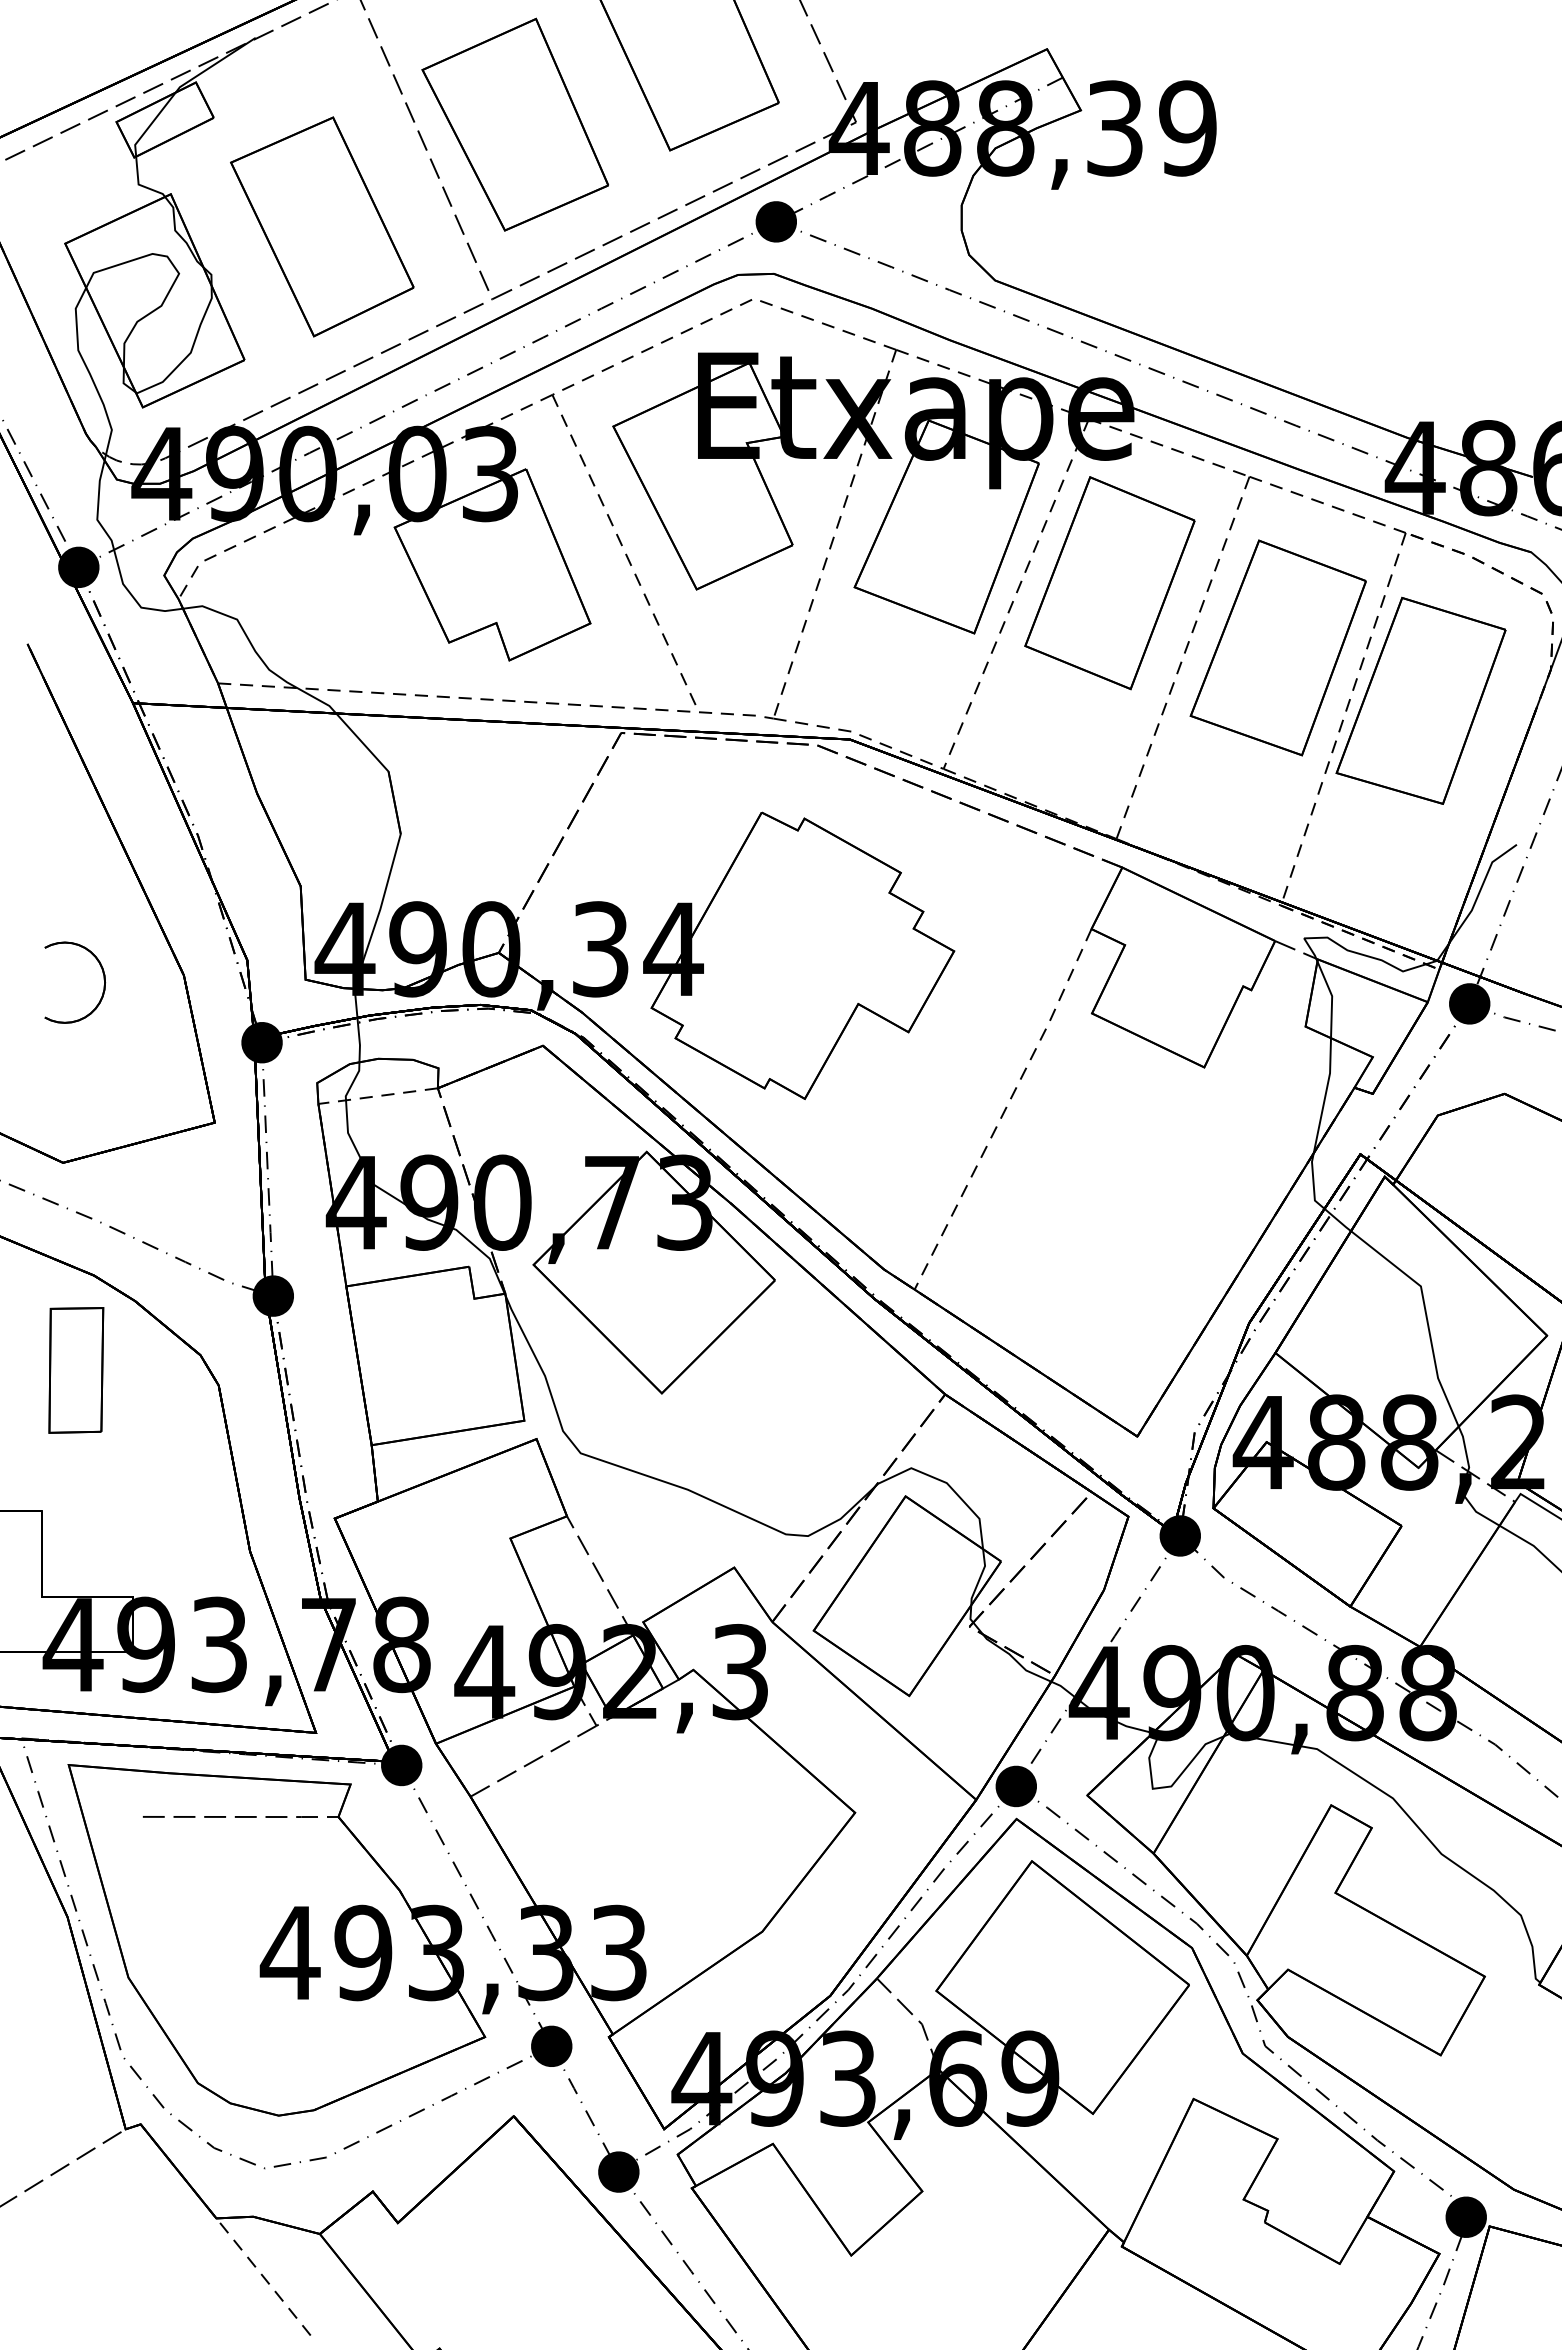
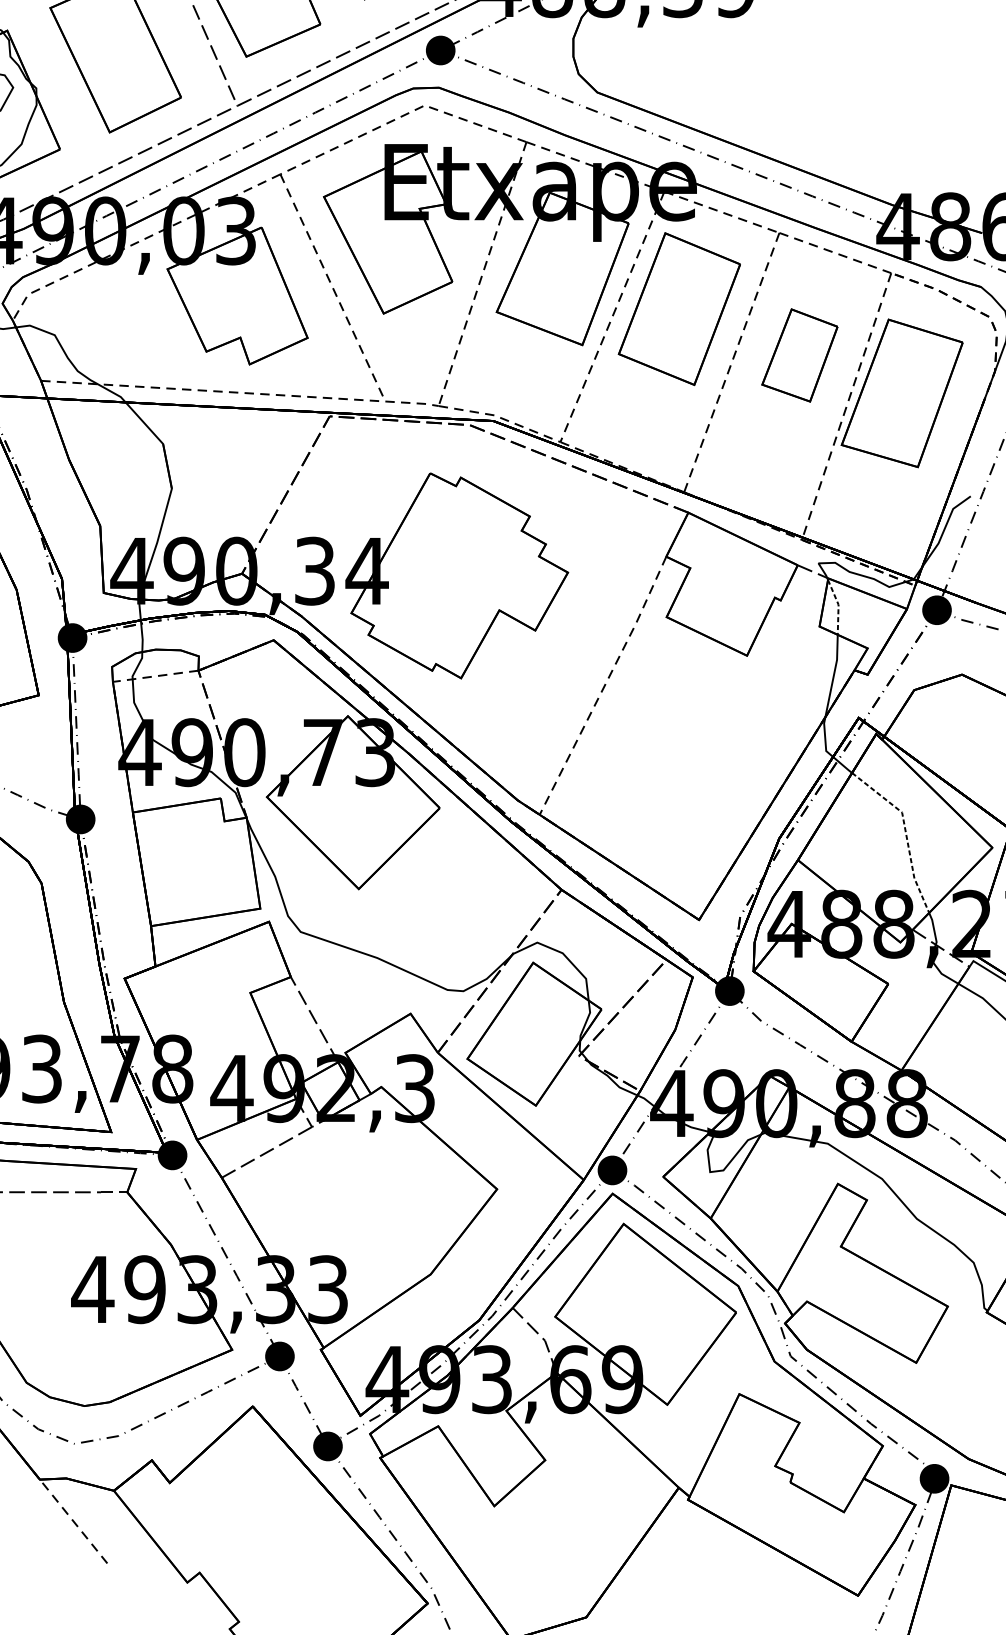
part: (1277, 647) -> (799, 355), size x0.6
line: (1332, 998) -> (838, 606), solid -> dashed
line: (1426, 1314) -> (906, 832), solid -> dashed

